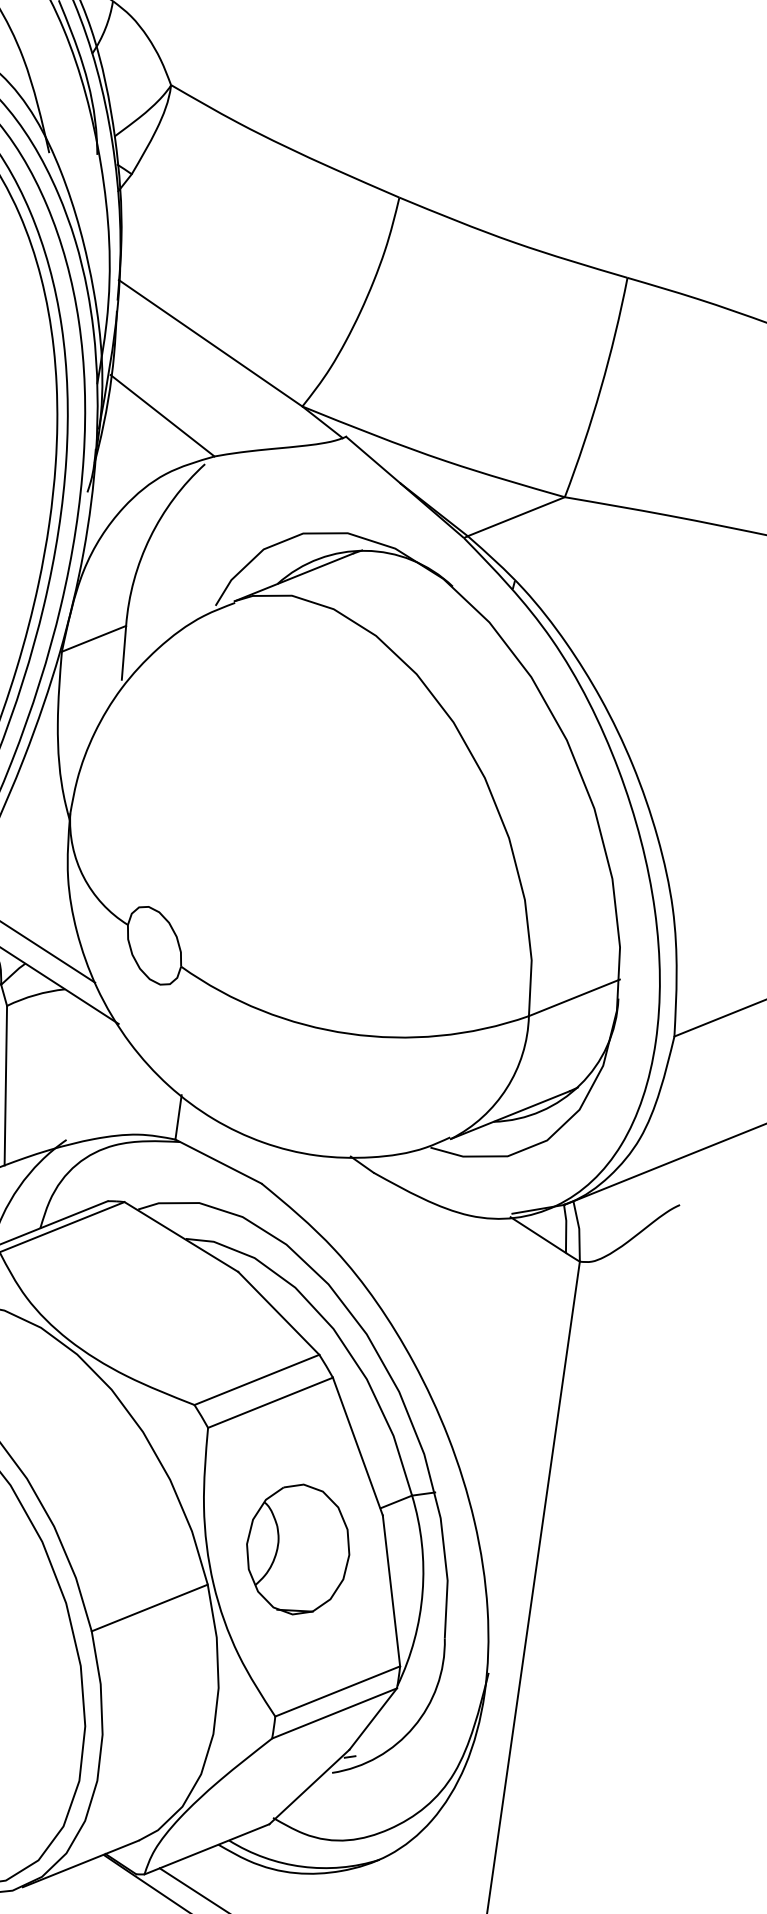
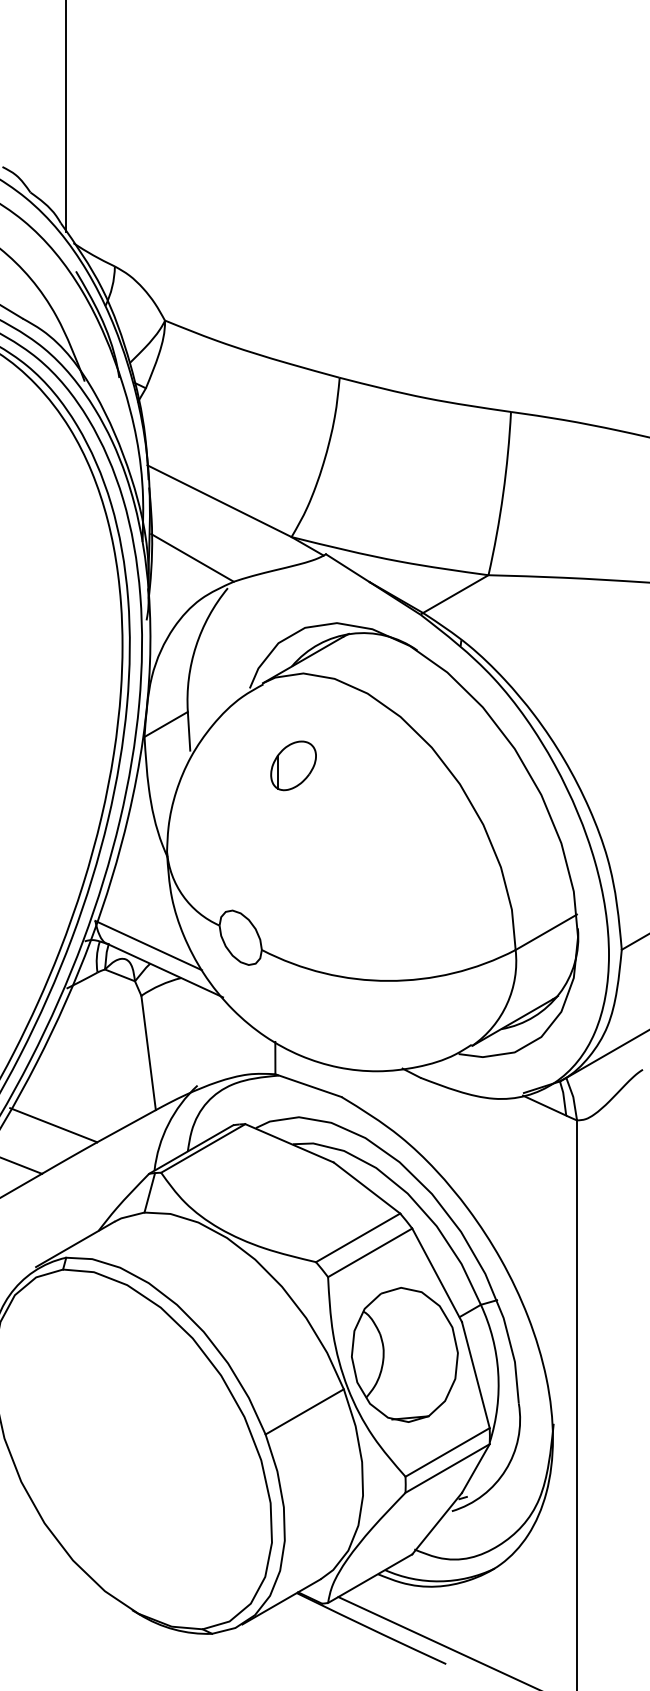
part: (260, 719) -> (293, 765), added
part: (297, 1548) -> (404, 1354), size x1.43

